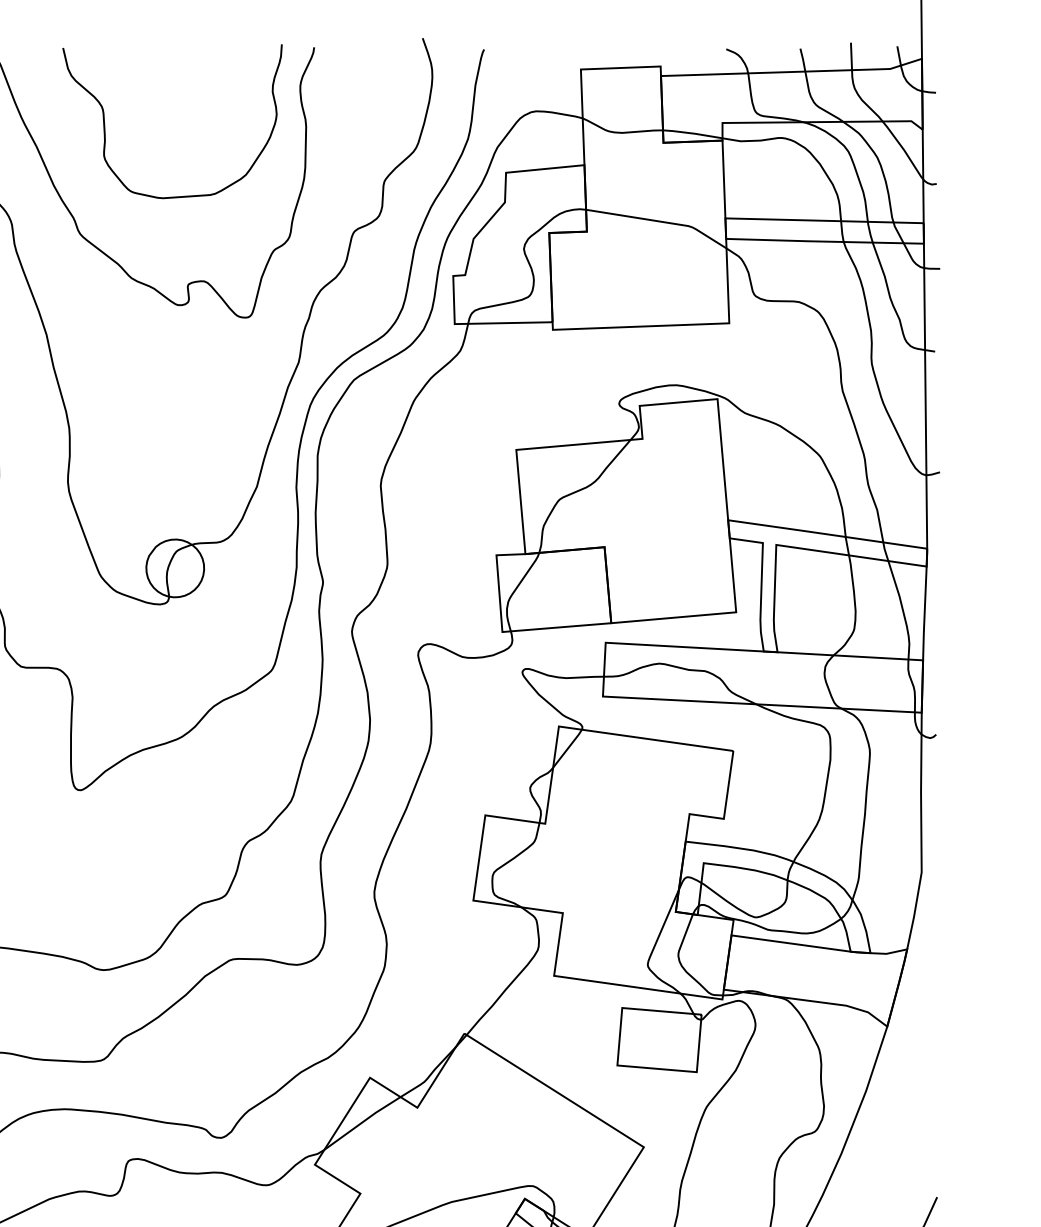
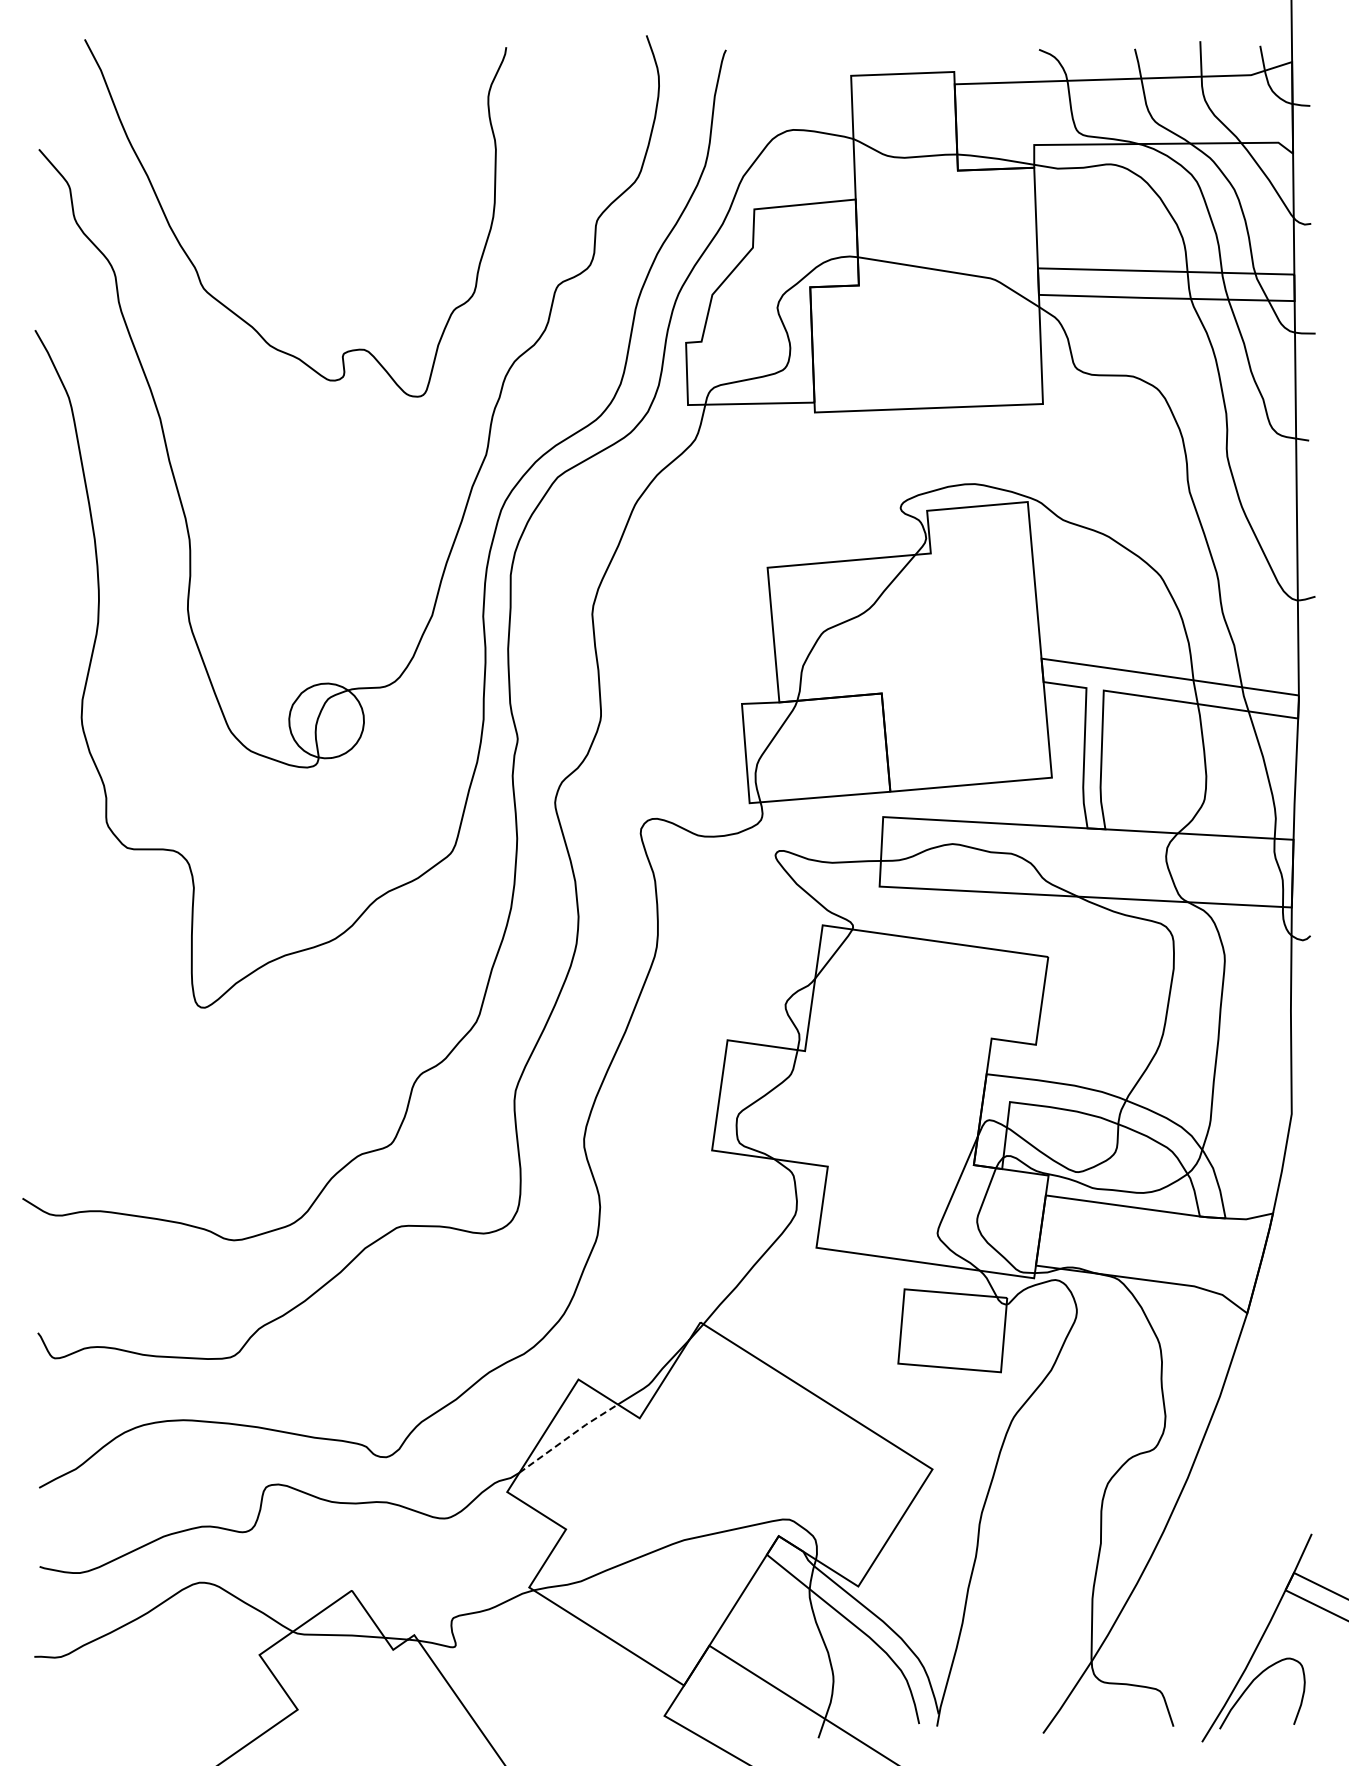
curve: (105, 130) -> (236, 154), removed
line: (362, 1122) -> (568, 1437), solid -> dashed

